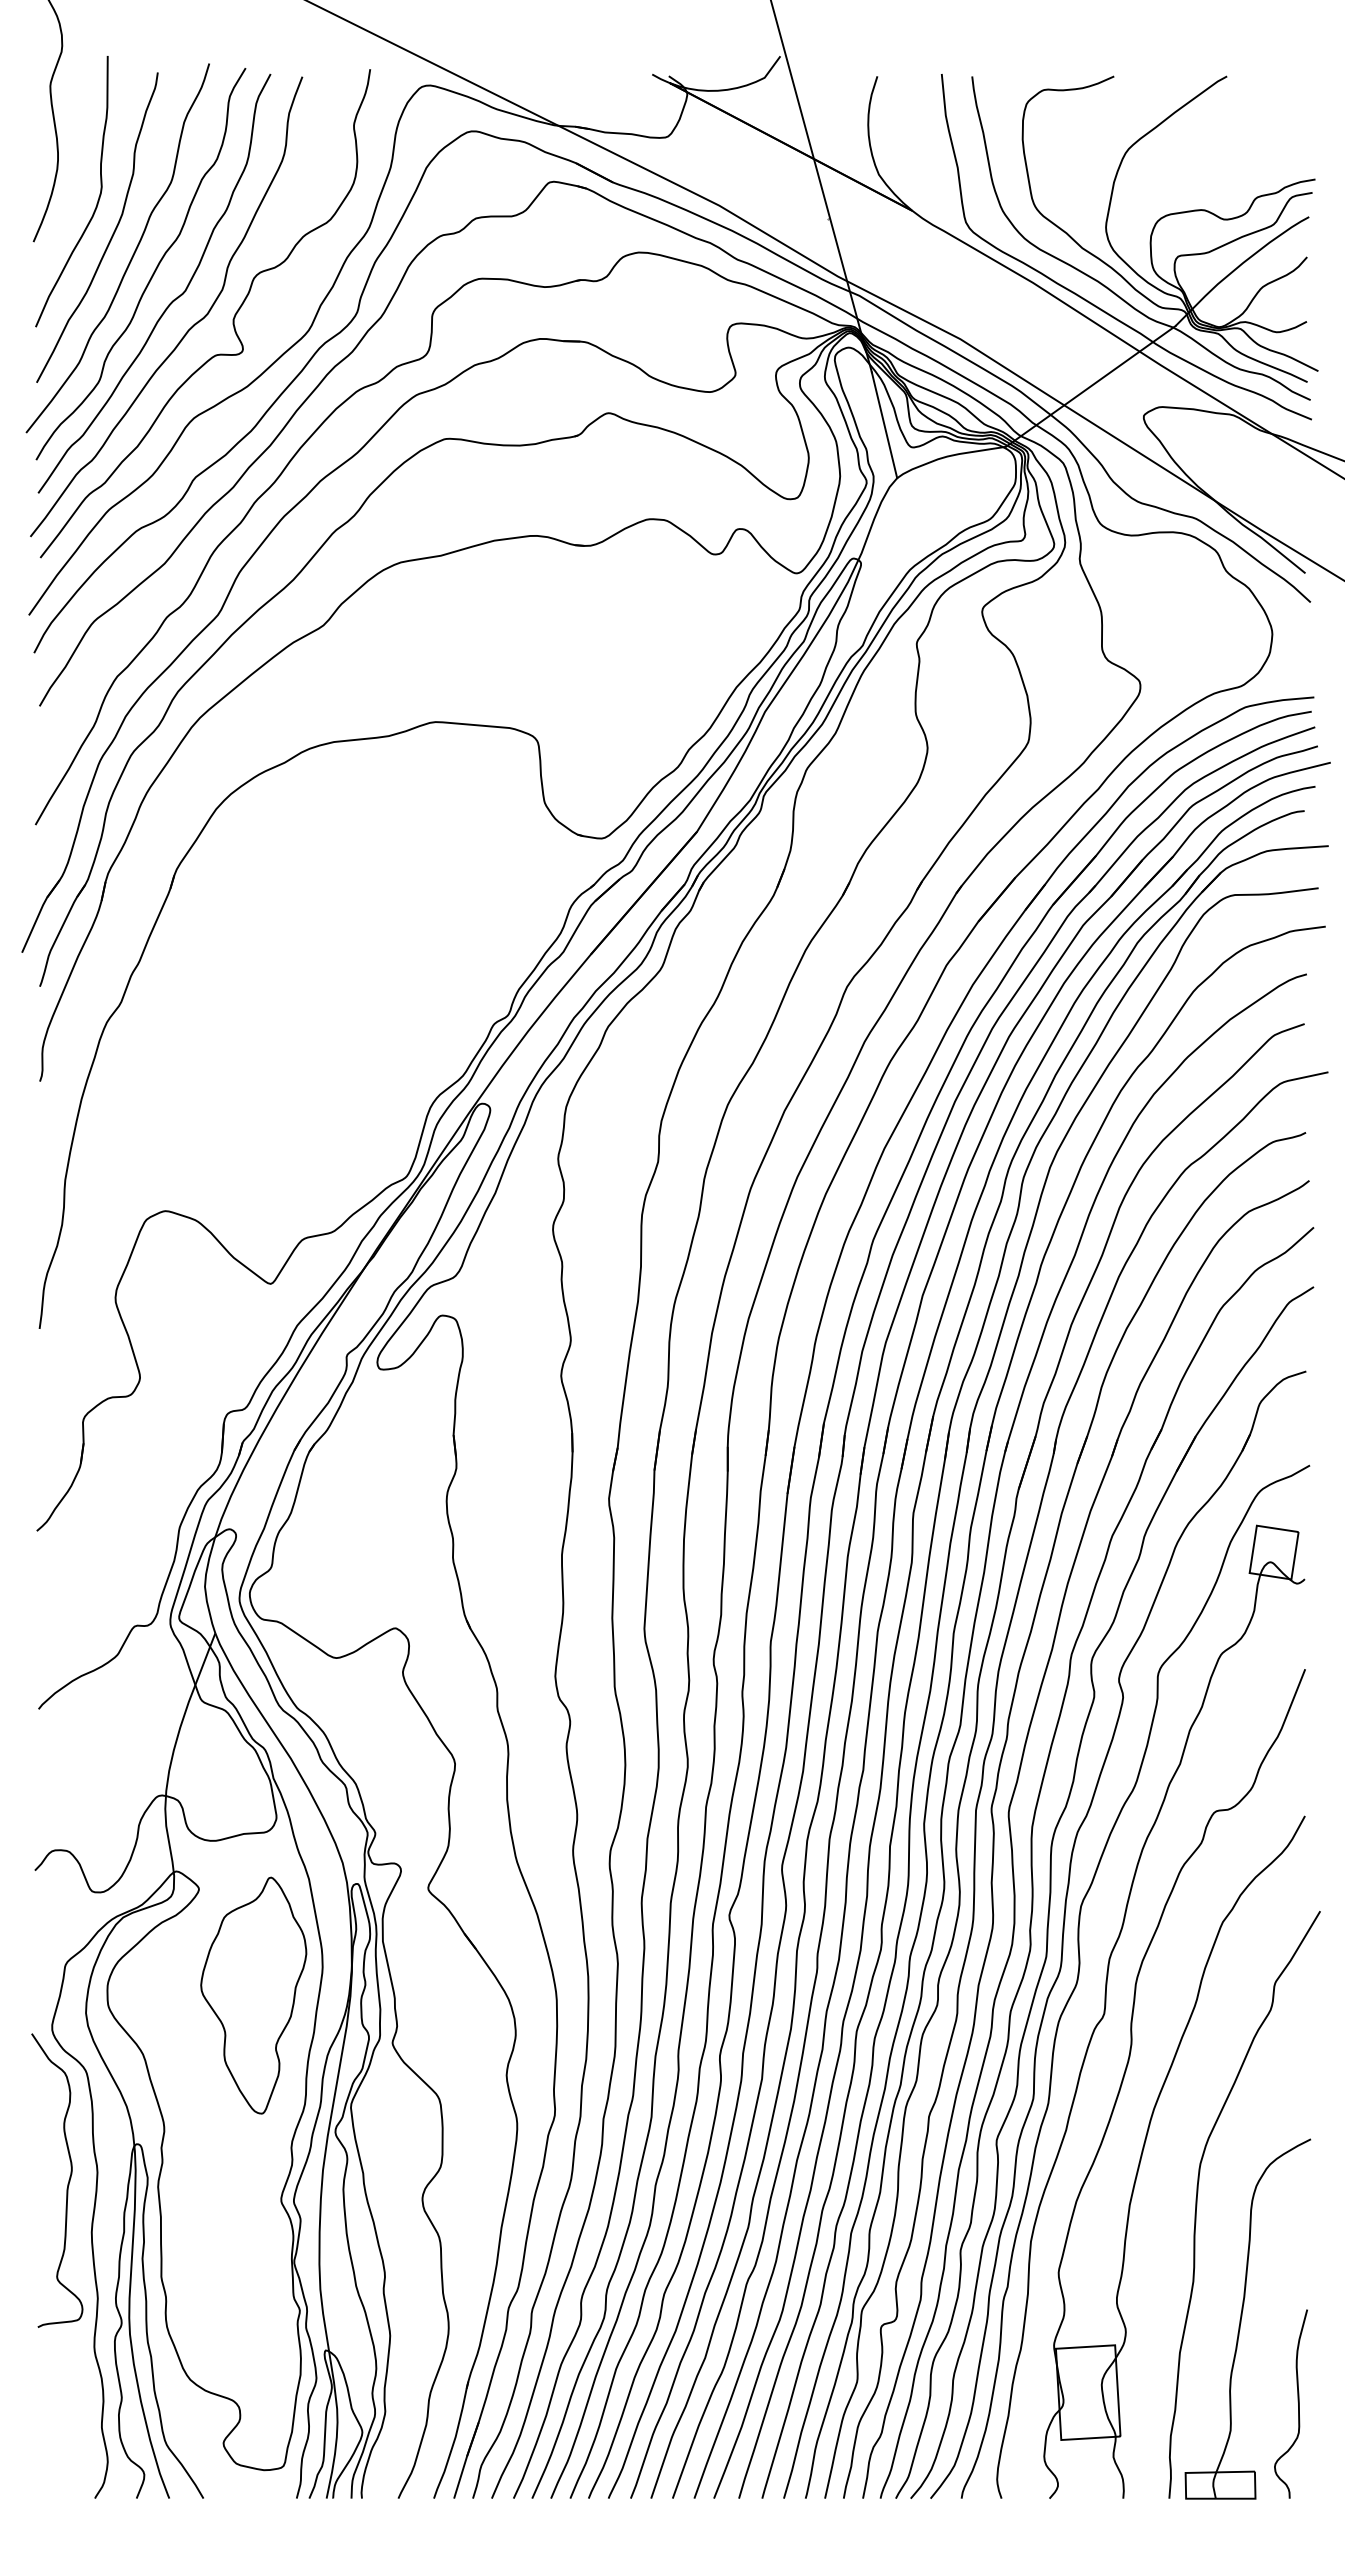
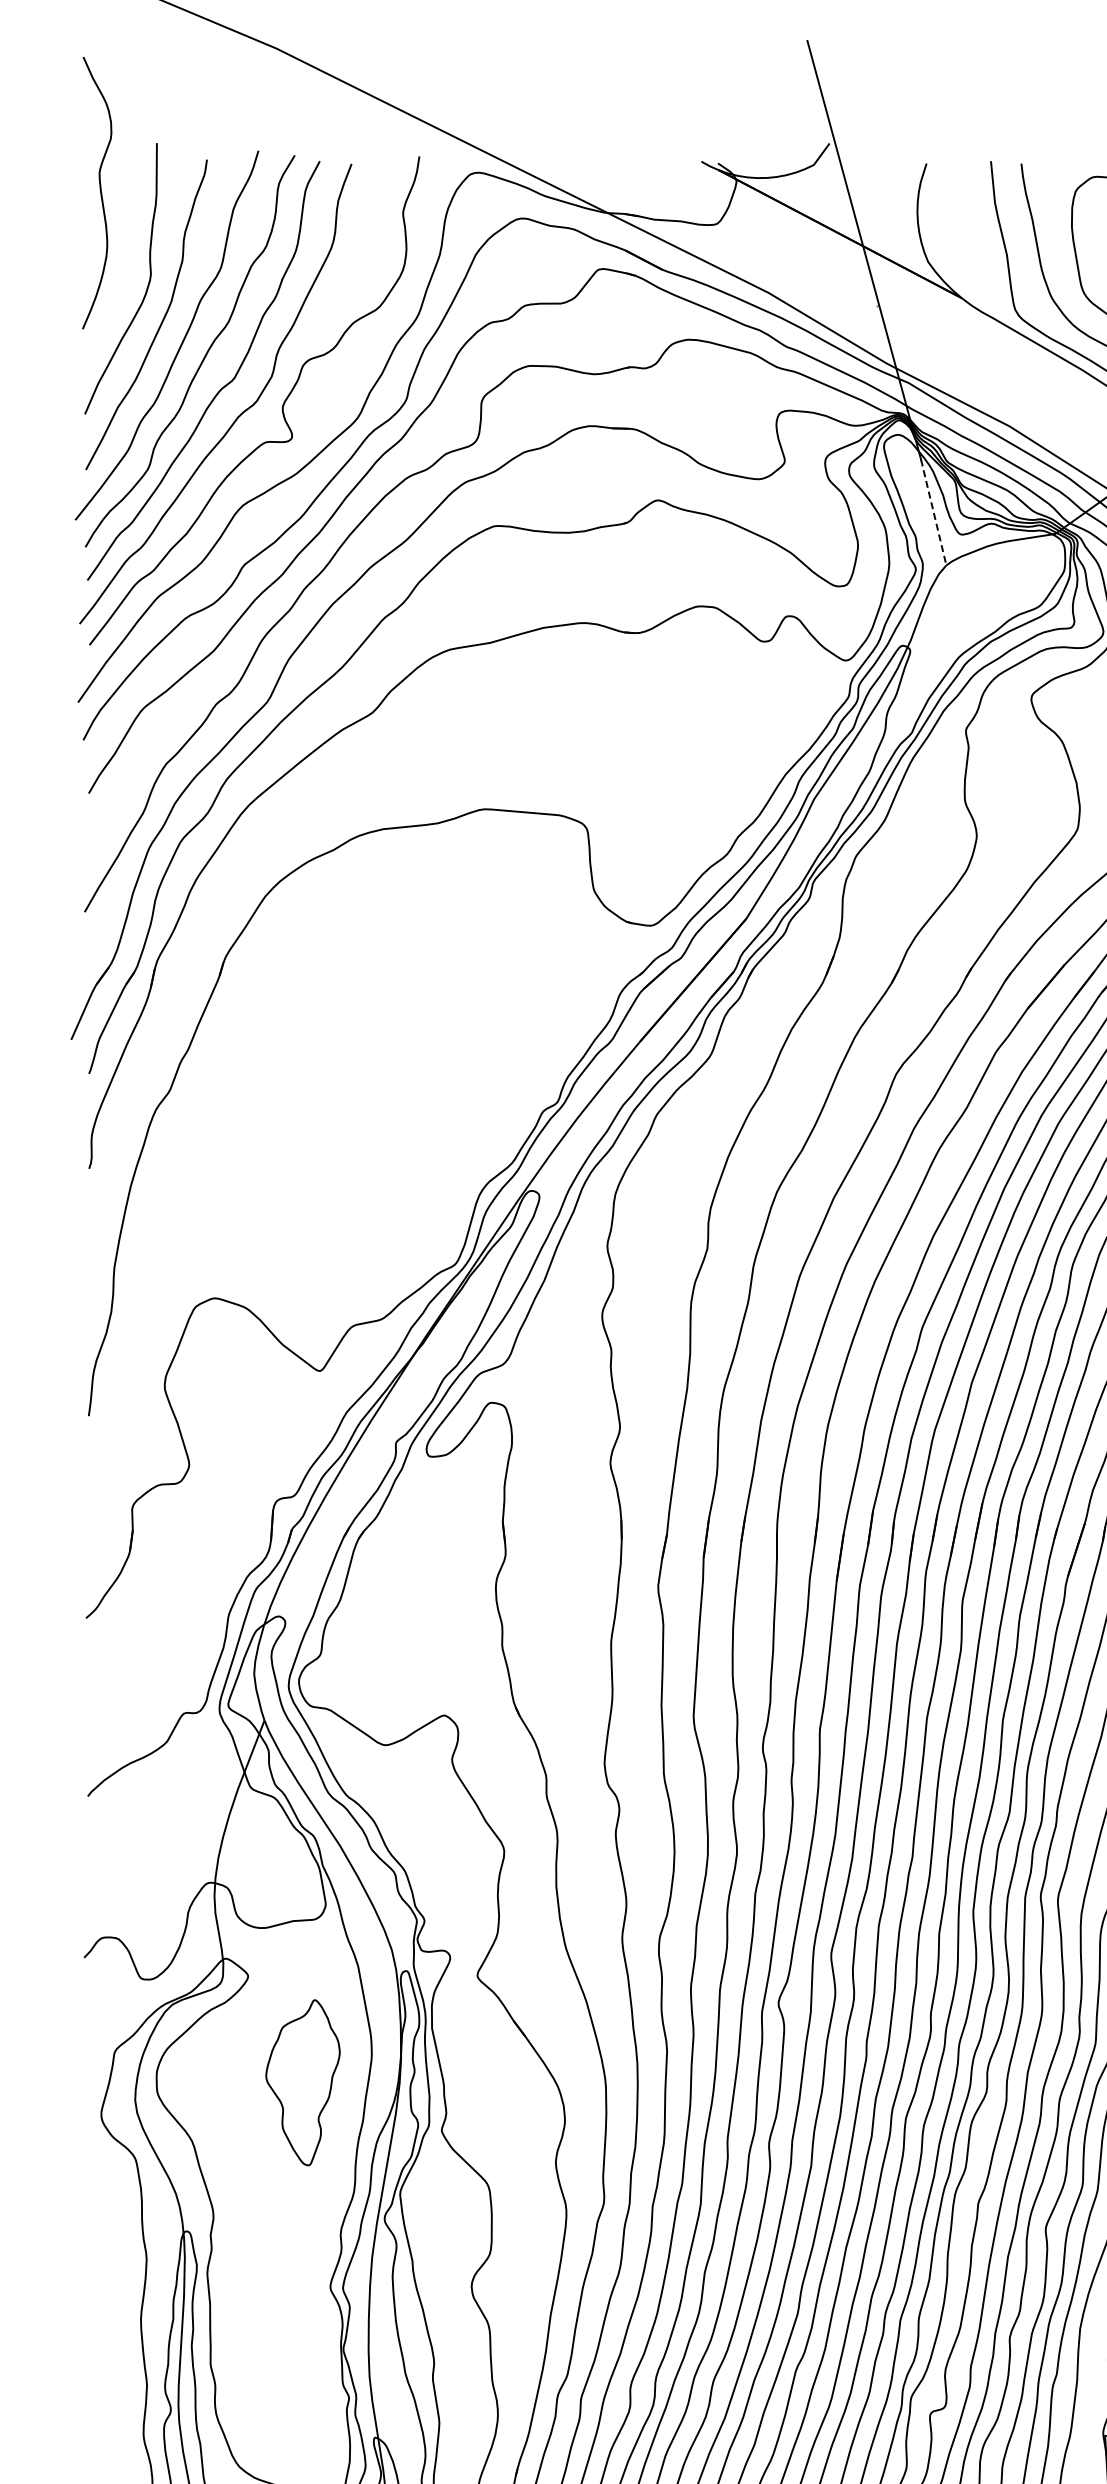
line: (884, 425) -> (933, 512), solid -> dashed
part: (253, 1995) -> (302, 2082), size x0.7
curve: (67, 2183) -> (116, 2270), removed

